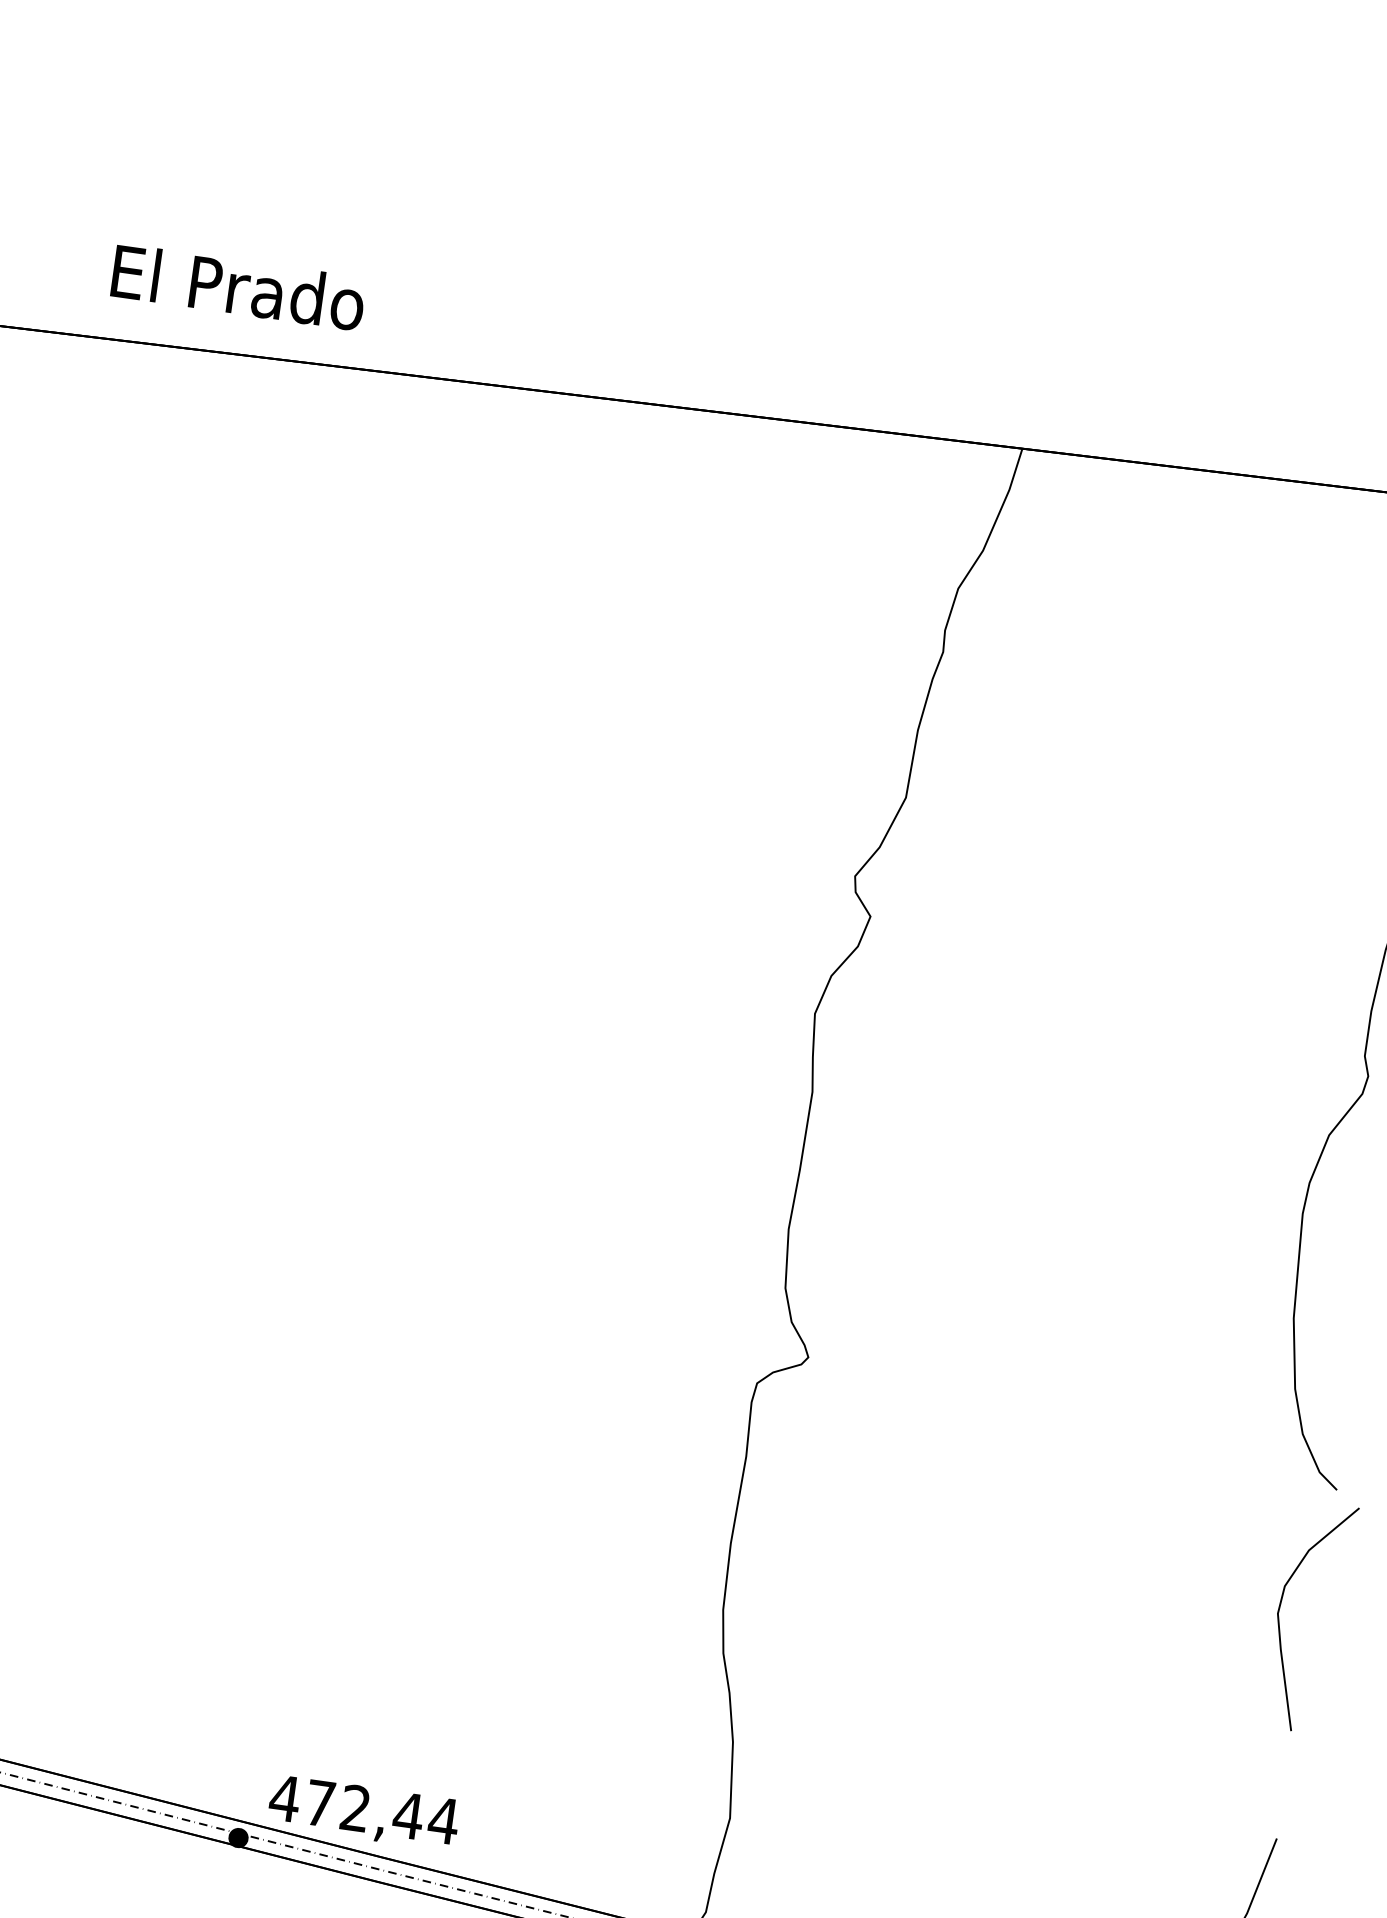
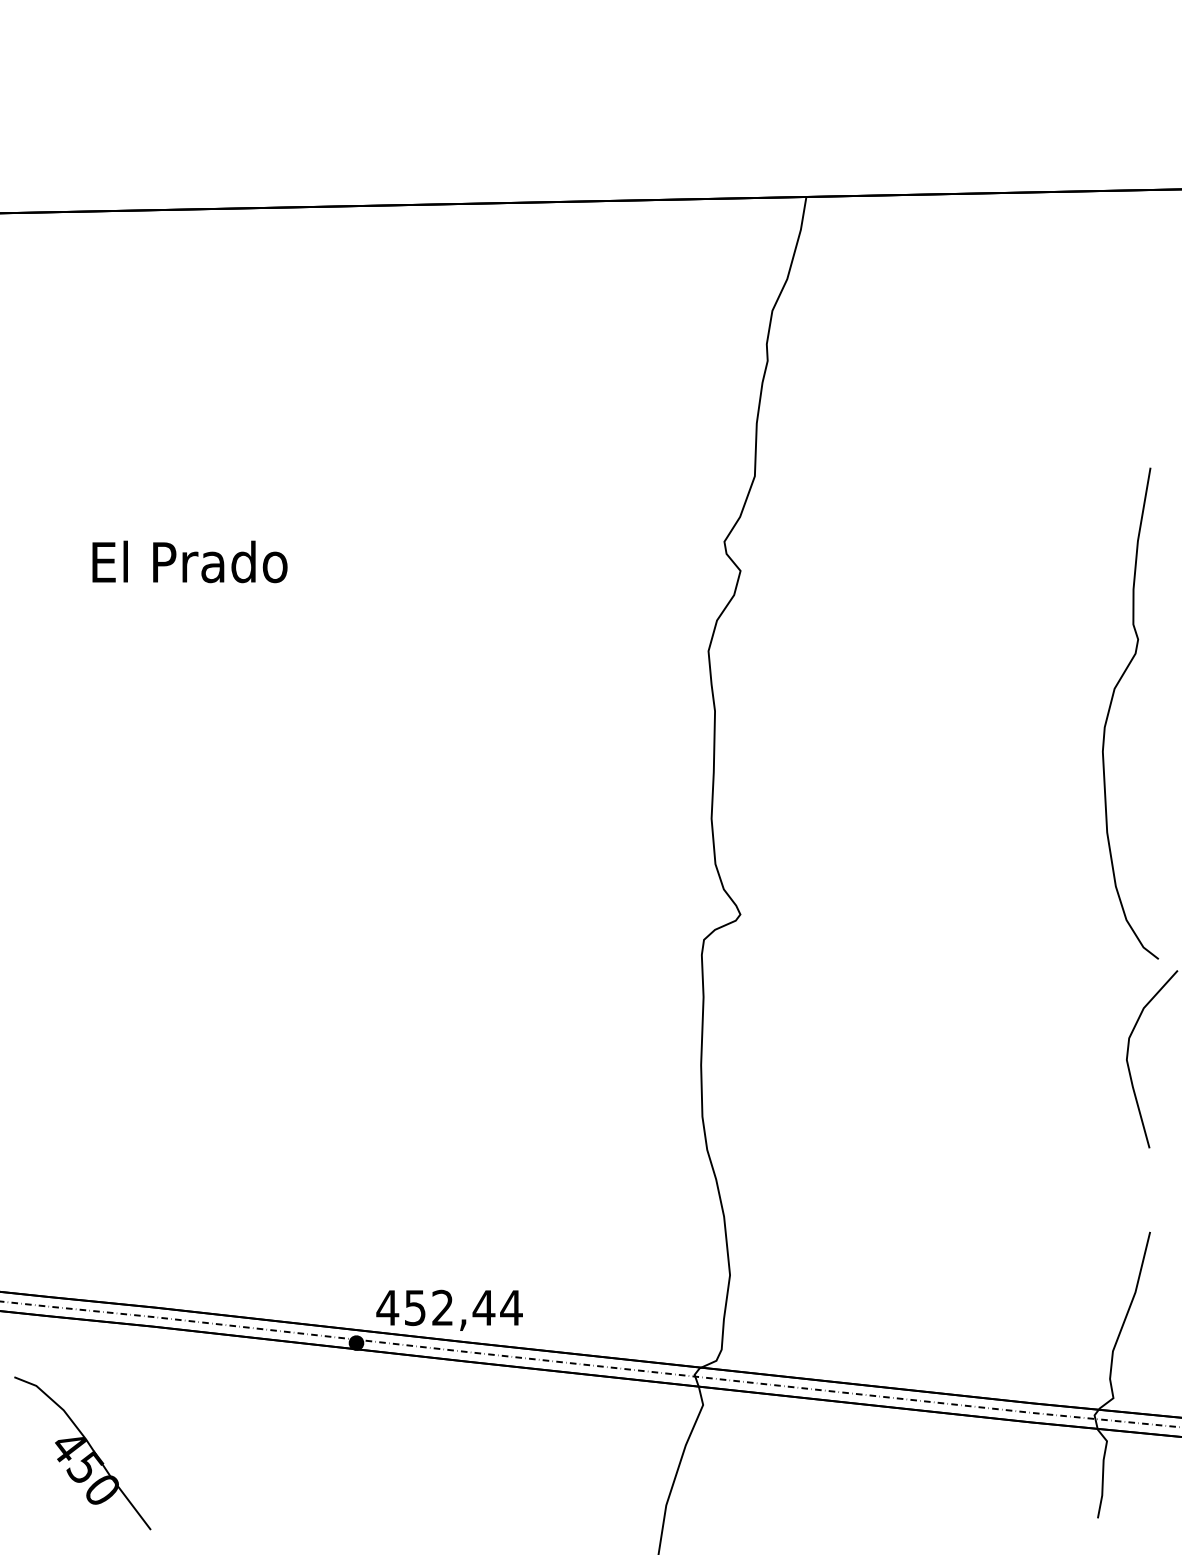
text: (238, 286) -> (189, 561), moved
text: (320, 1804) -> (415, 1308), 472,44 -> 452,44

